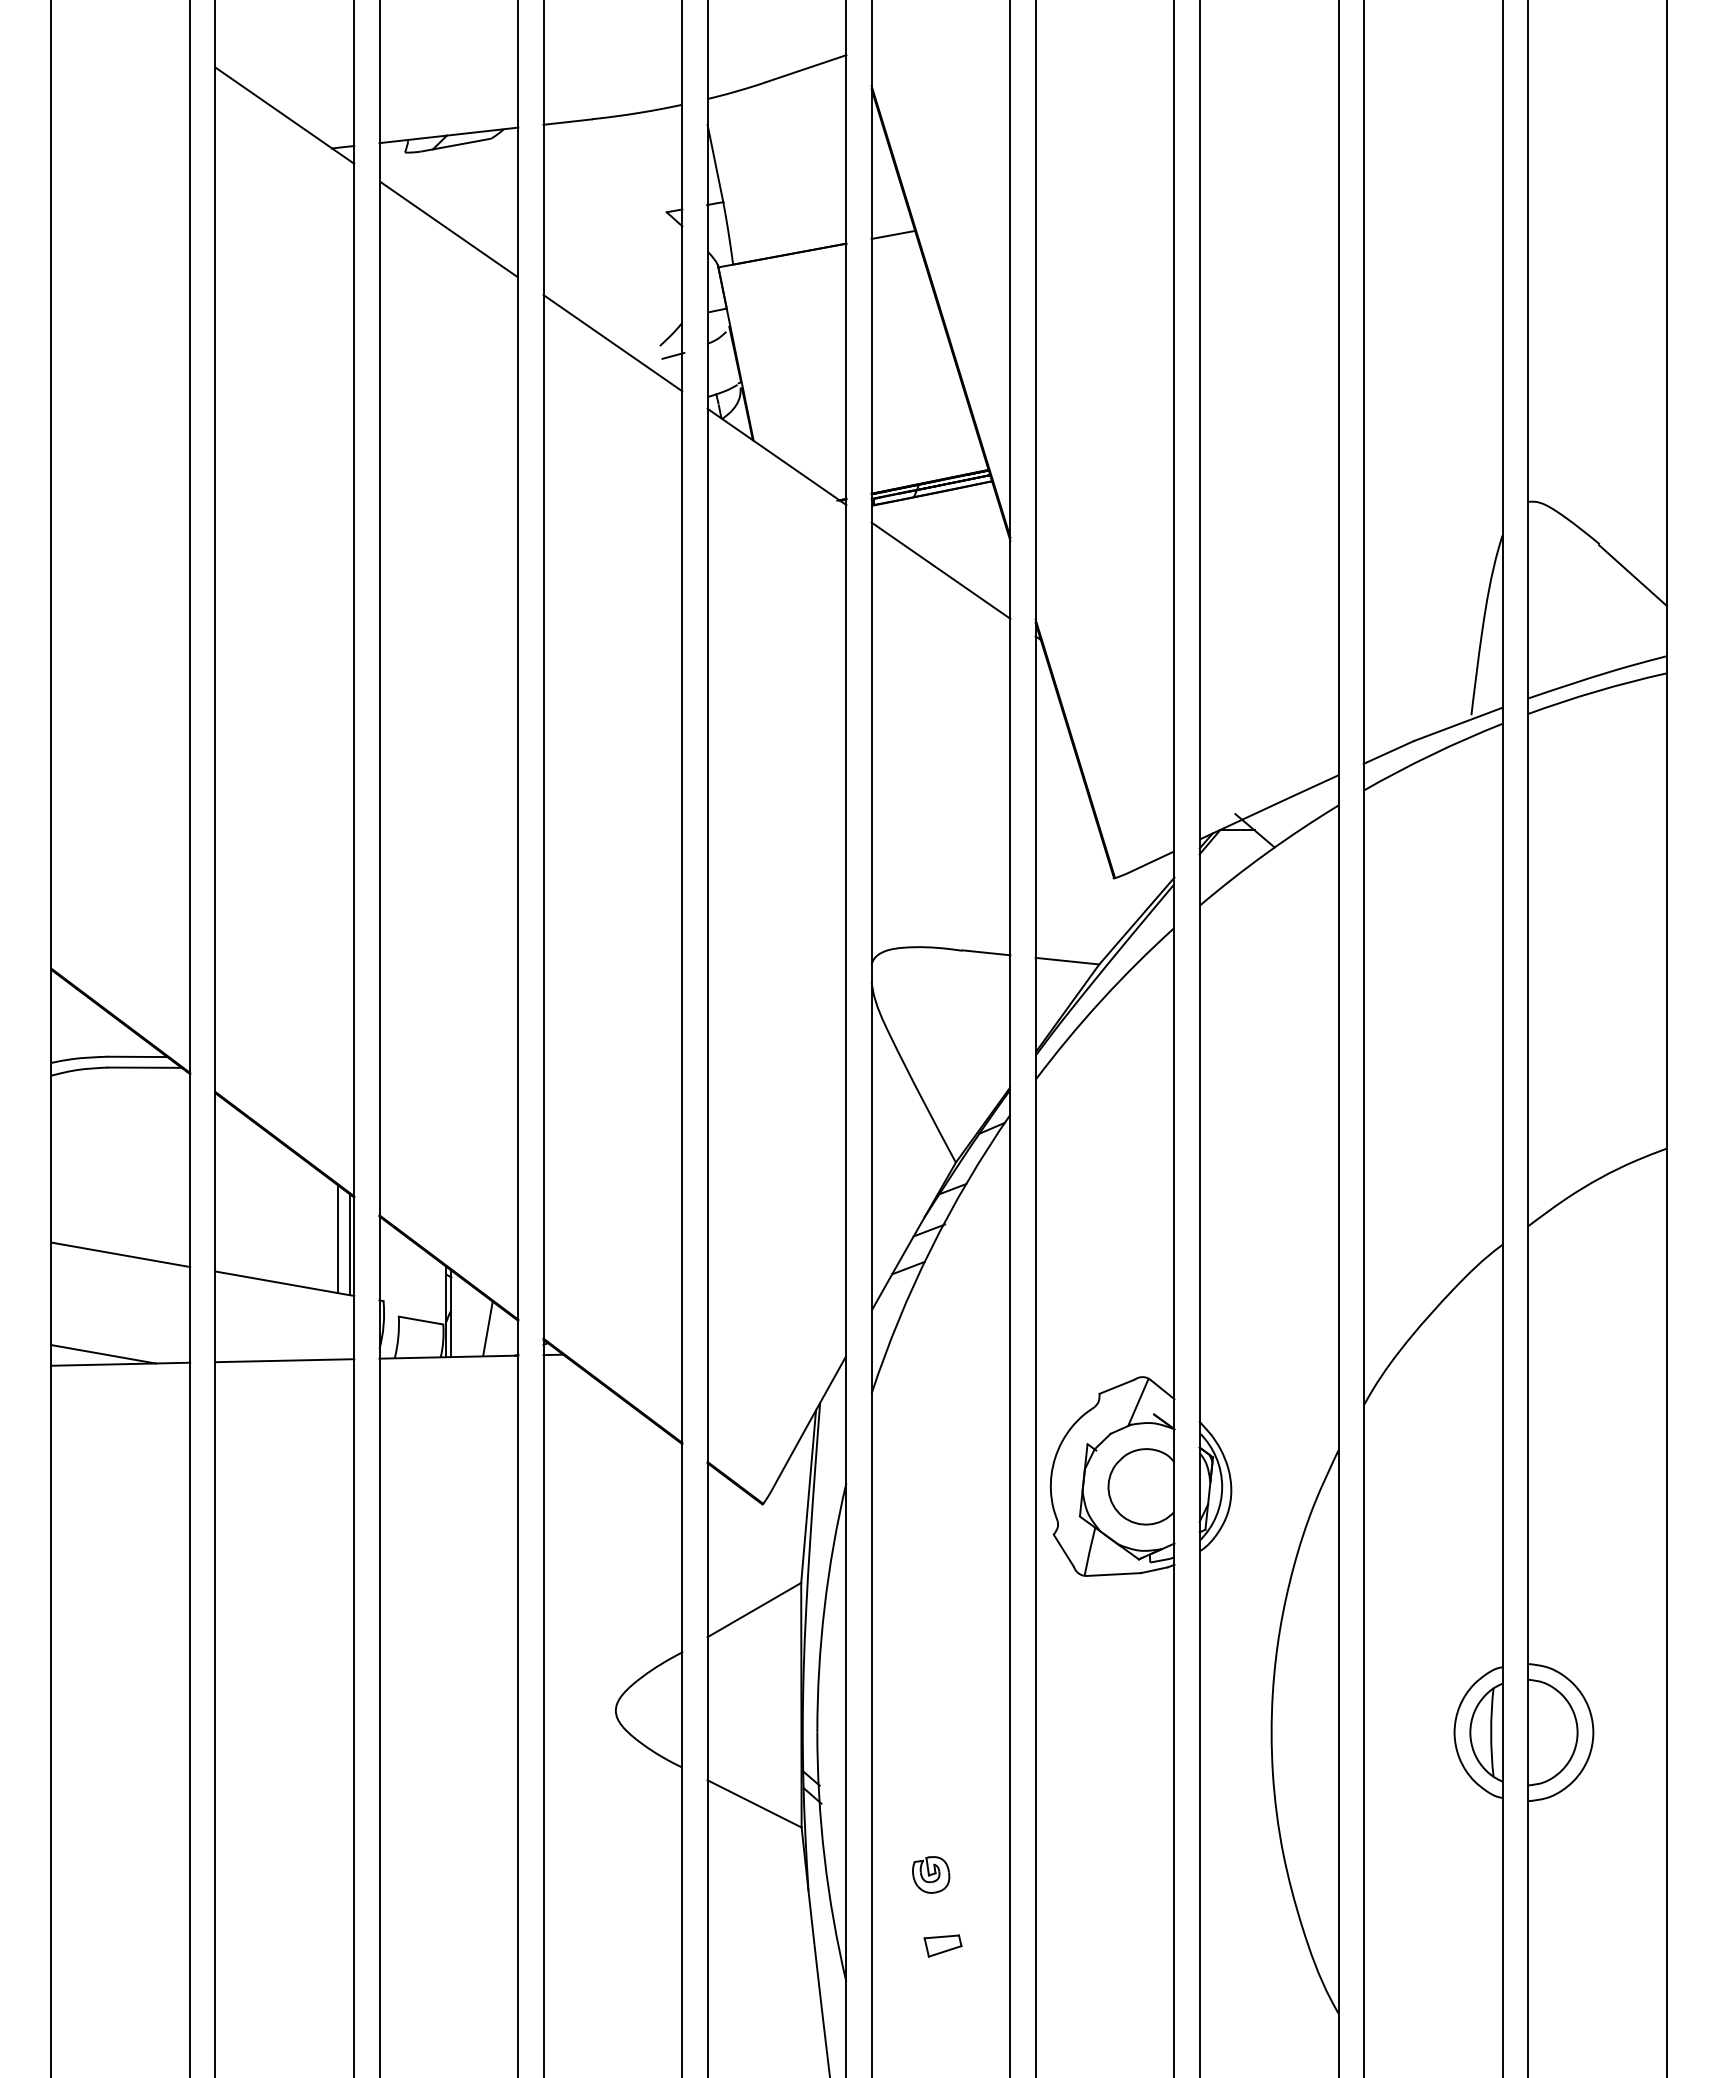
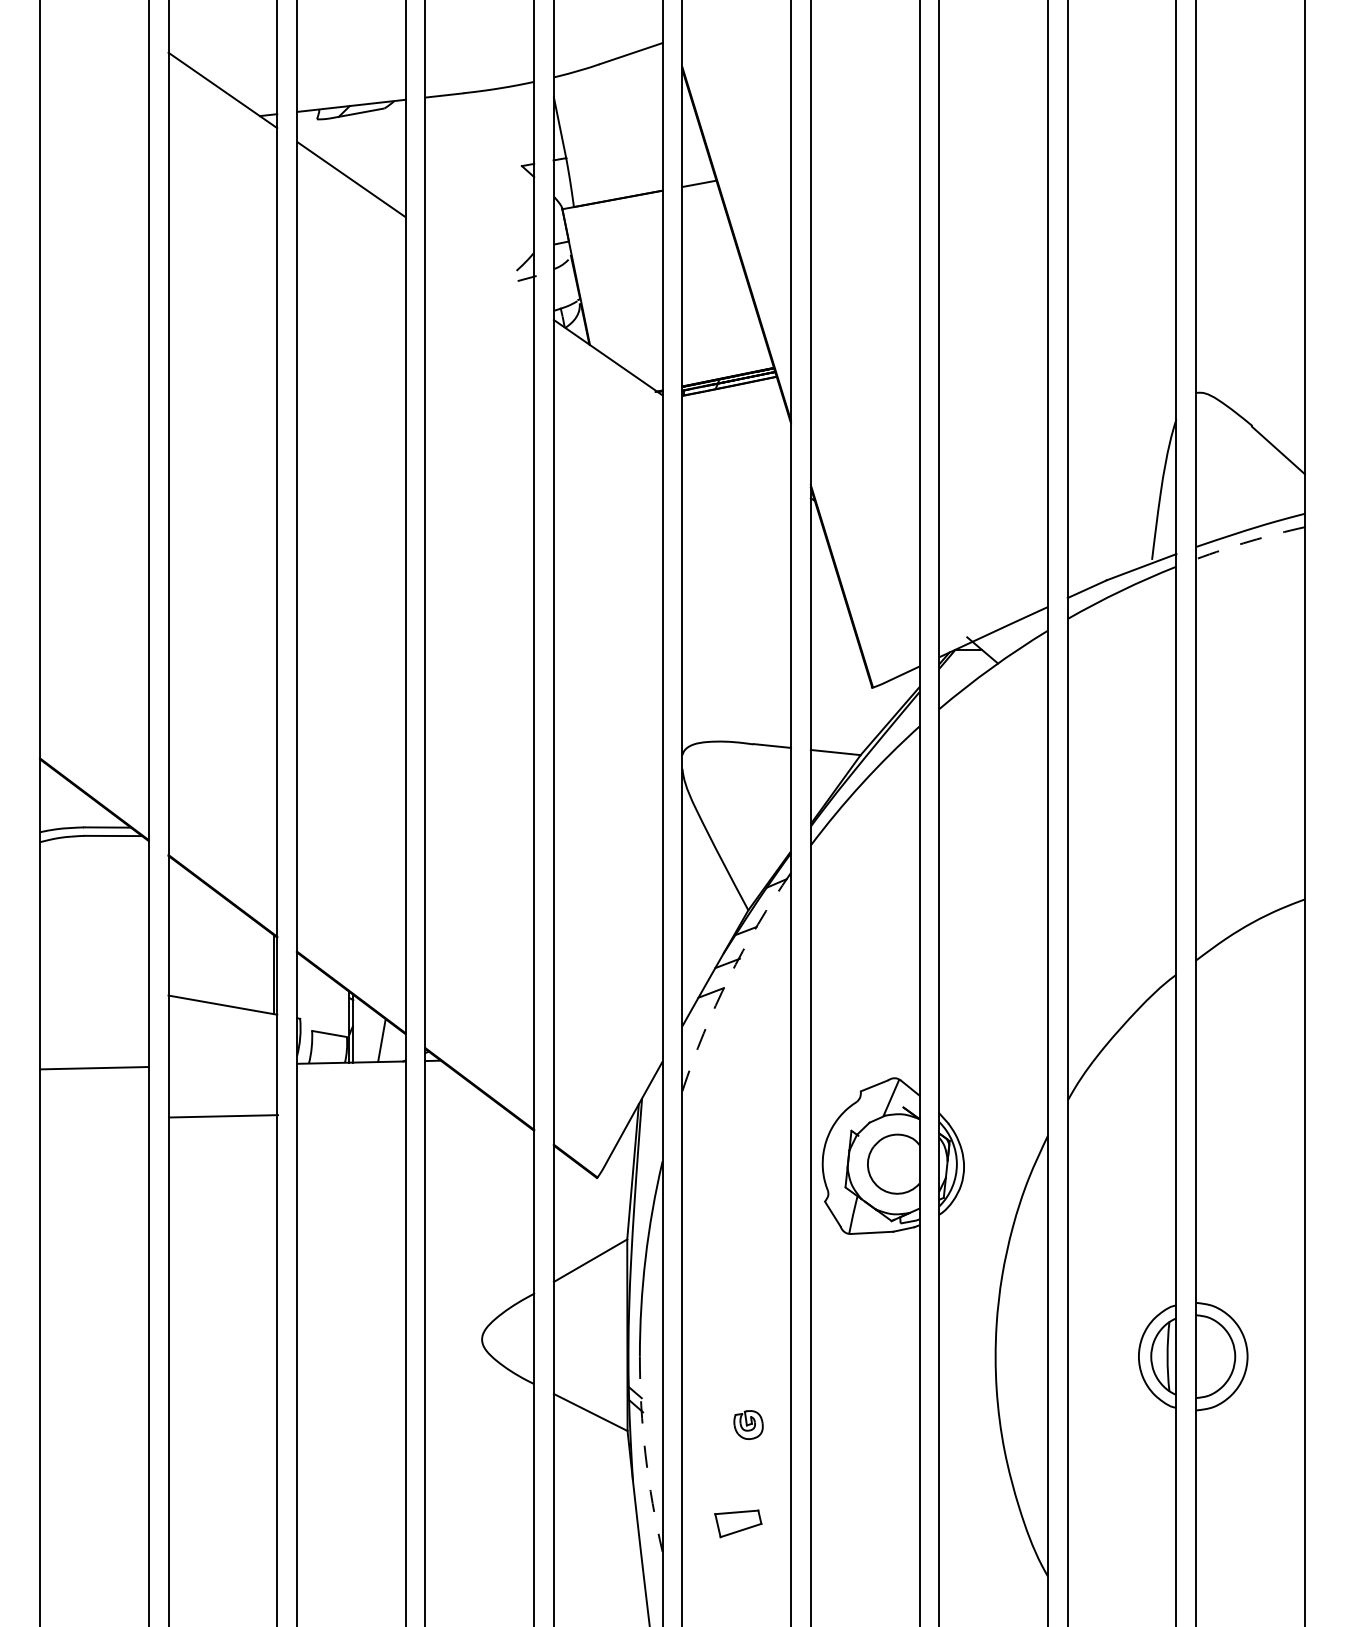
line: (612, 343) -> (479, 268), removed
line: (940, 570) -> (736, 446), removed
arc: (1596, 691) -> (1250, 541), solid -> dashed
line: (338, 1239) -> (264, 970), removed
arc: (930, 1249) -> (728, 978), solid -> dashed
line: (120, 1254) -> (94, 982), removed
line: (103, 1354) -> (80, 1060), removed
line: (284, 1360) -> (223, 1116), moved
arc: (824, 1858) -> (645, 1455), solid -> dashed
part: (931, 1874) -> (748, 1424), moved
part: (942, 1945) -> (737, 1523), size x1.6

